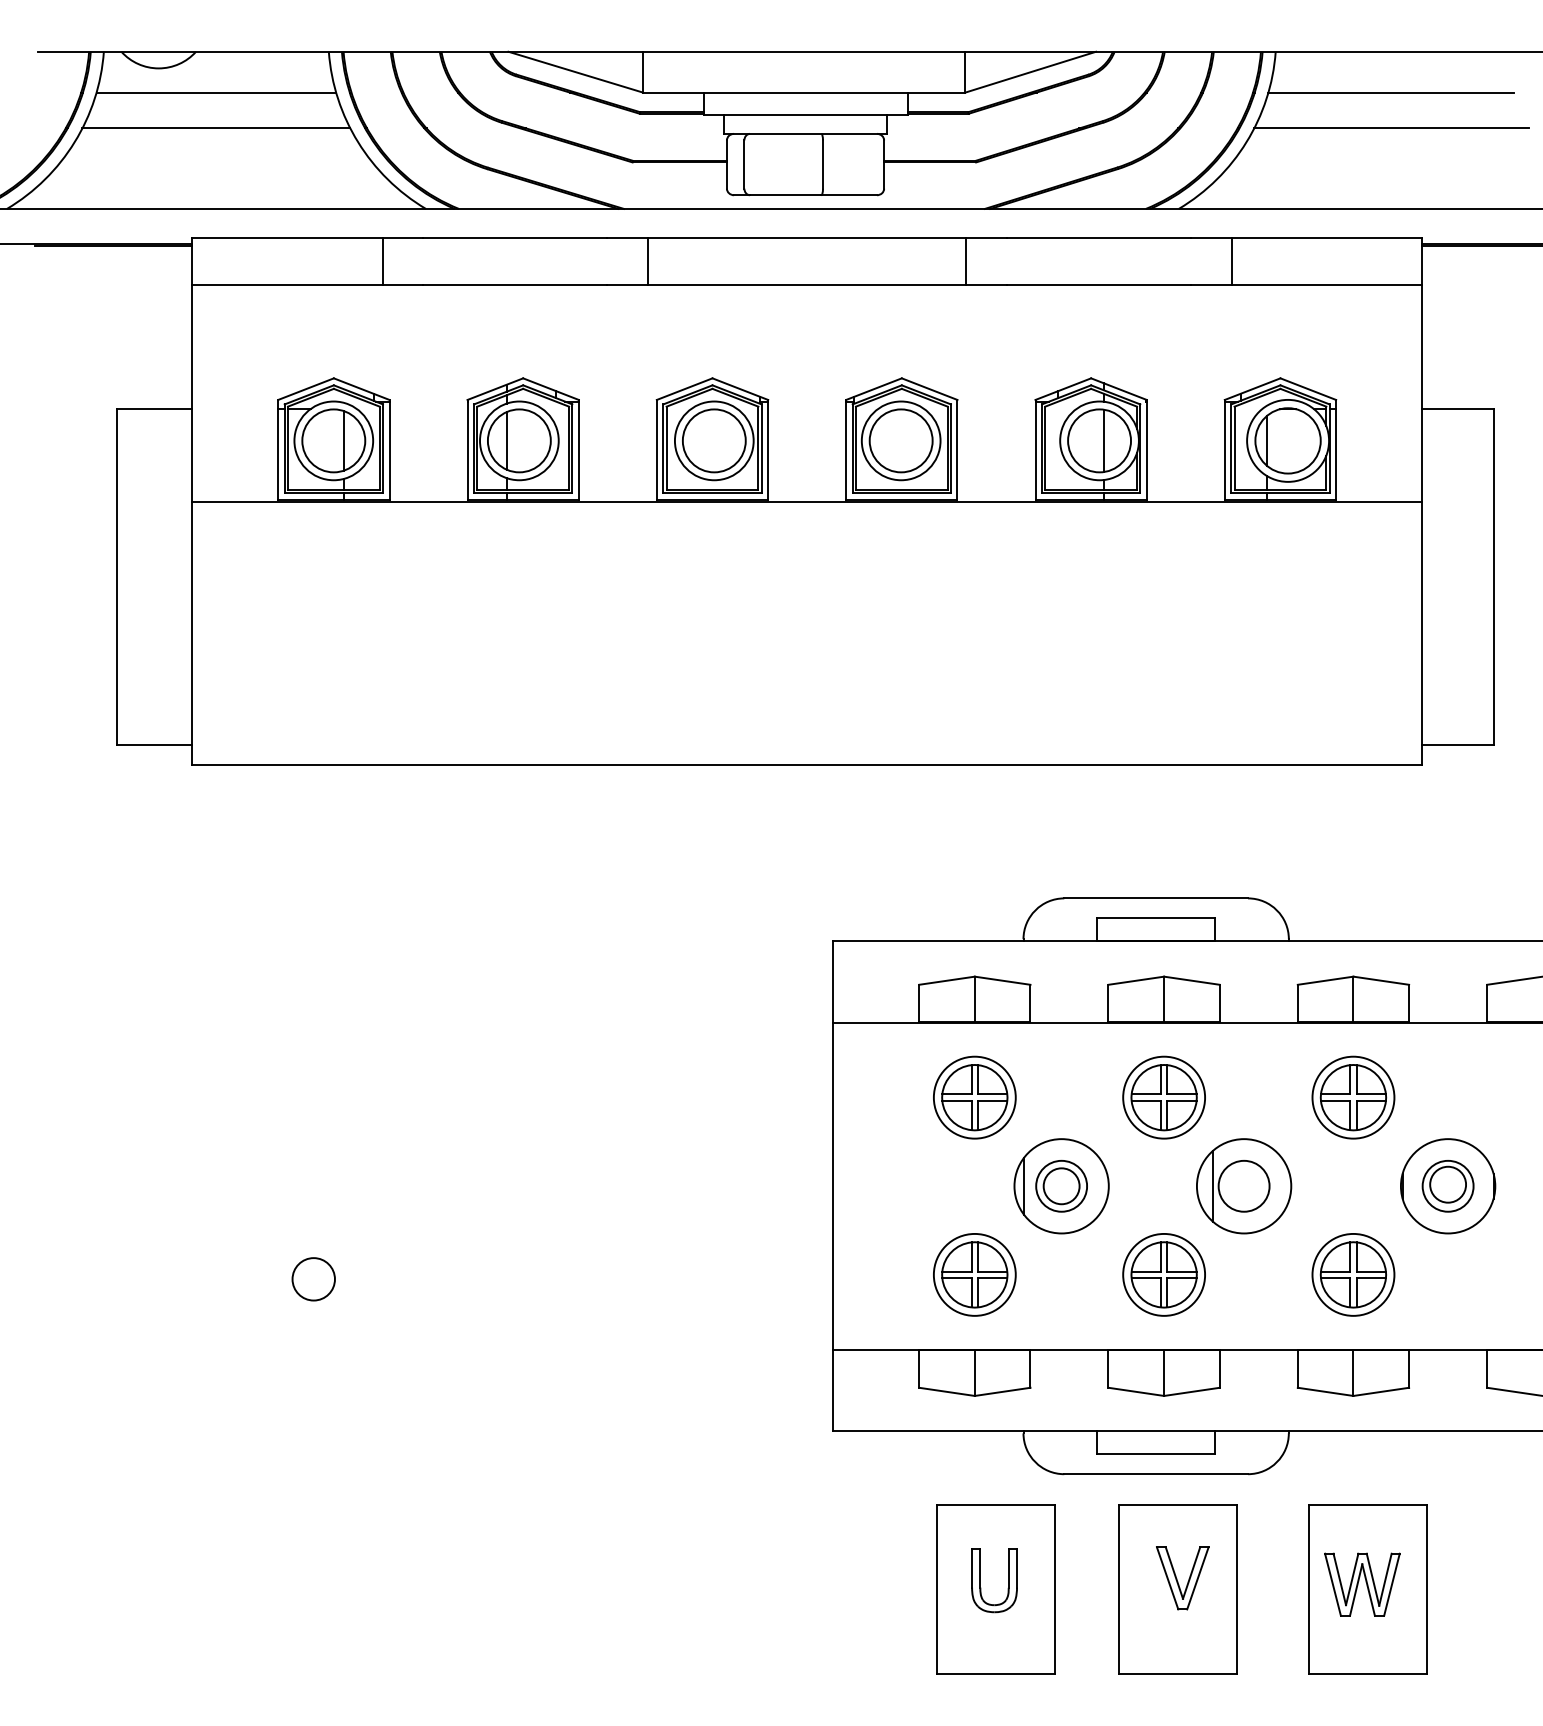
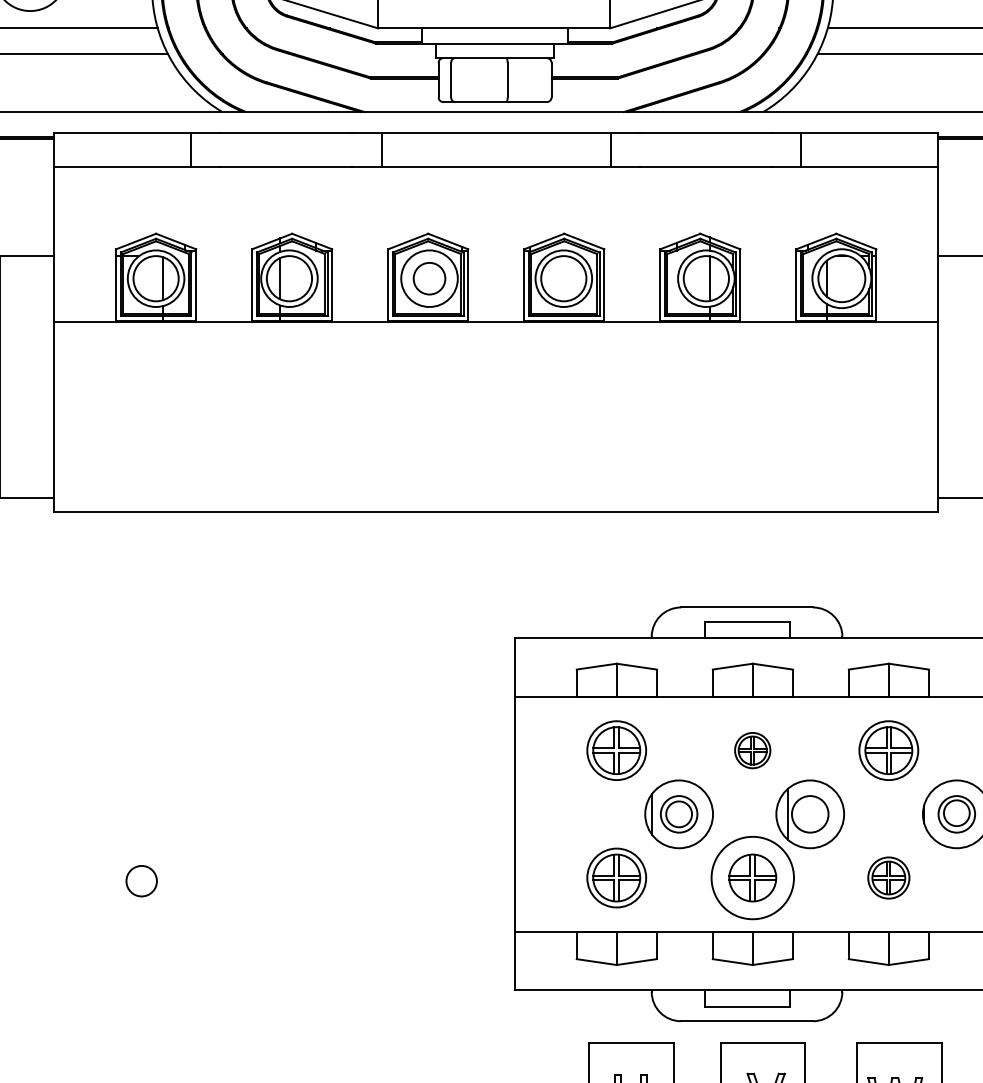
circle: (713, 440) -> (428, 278), size x0.7
part: (1163, 1097) -> (752, 750), size x0.6
circle: (1164, 1274) -> (753, 877), size x1.4
part: (1353, 1274) -> (888, 877), size x0.7

